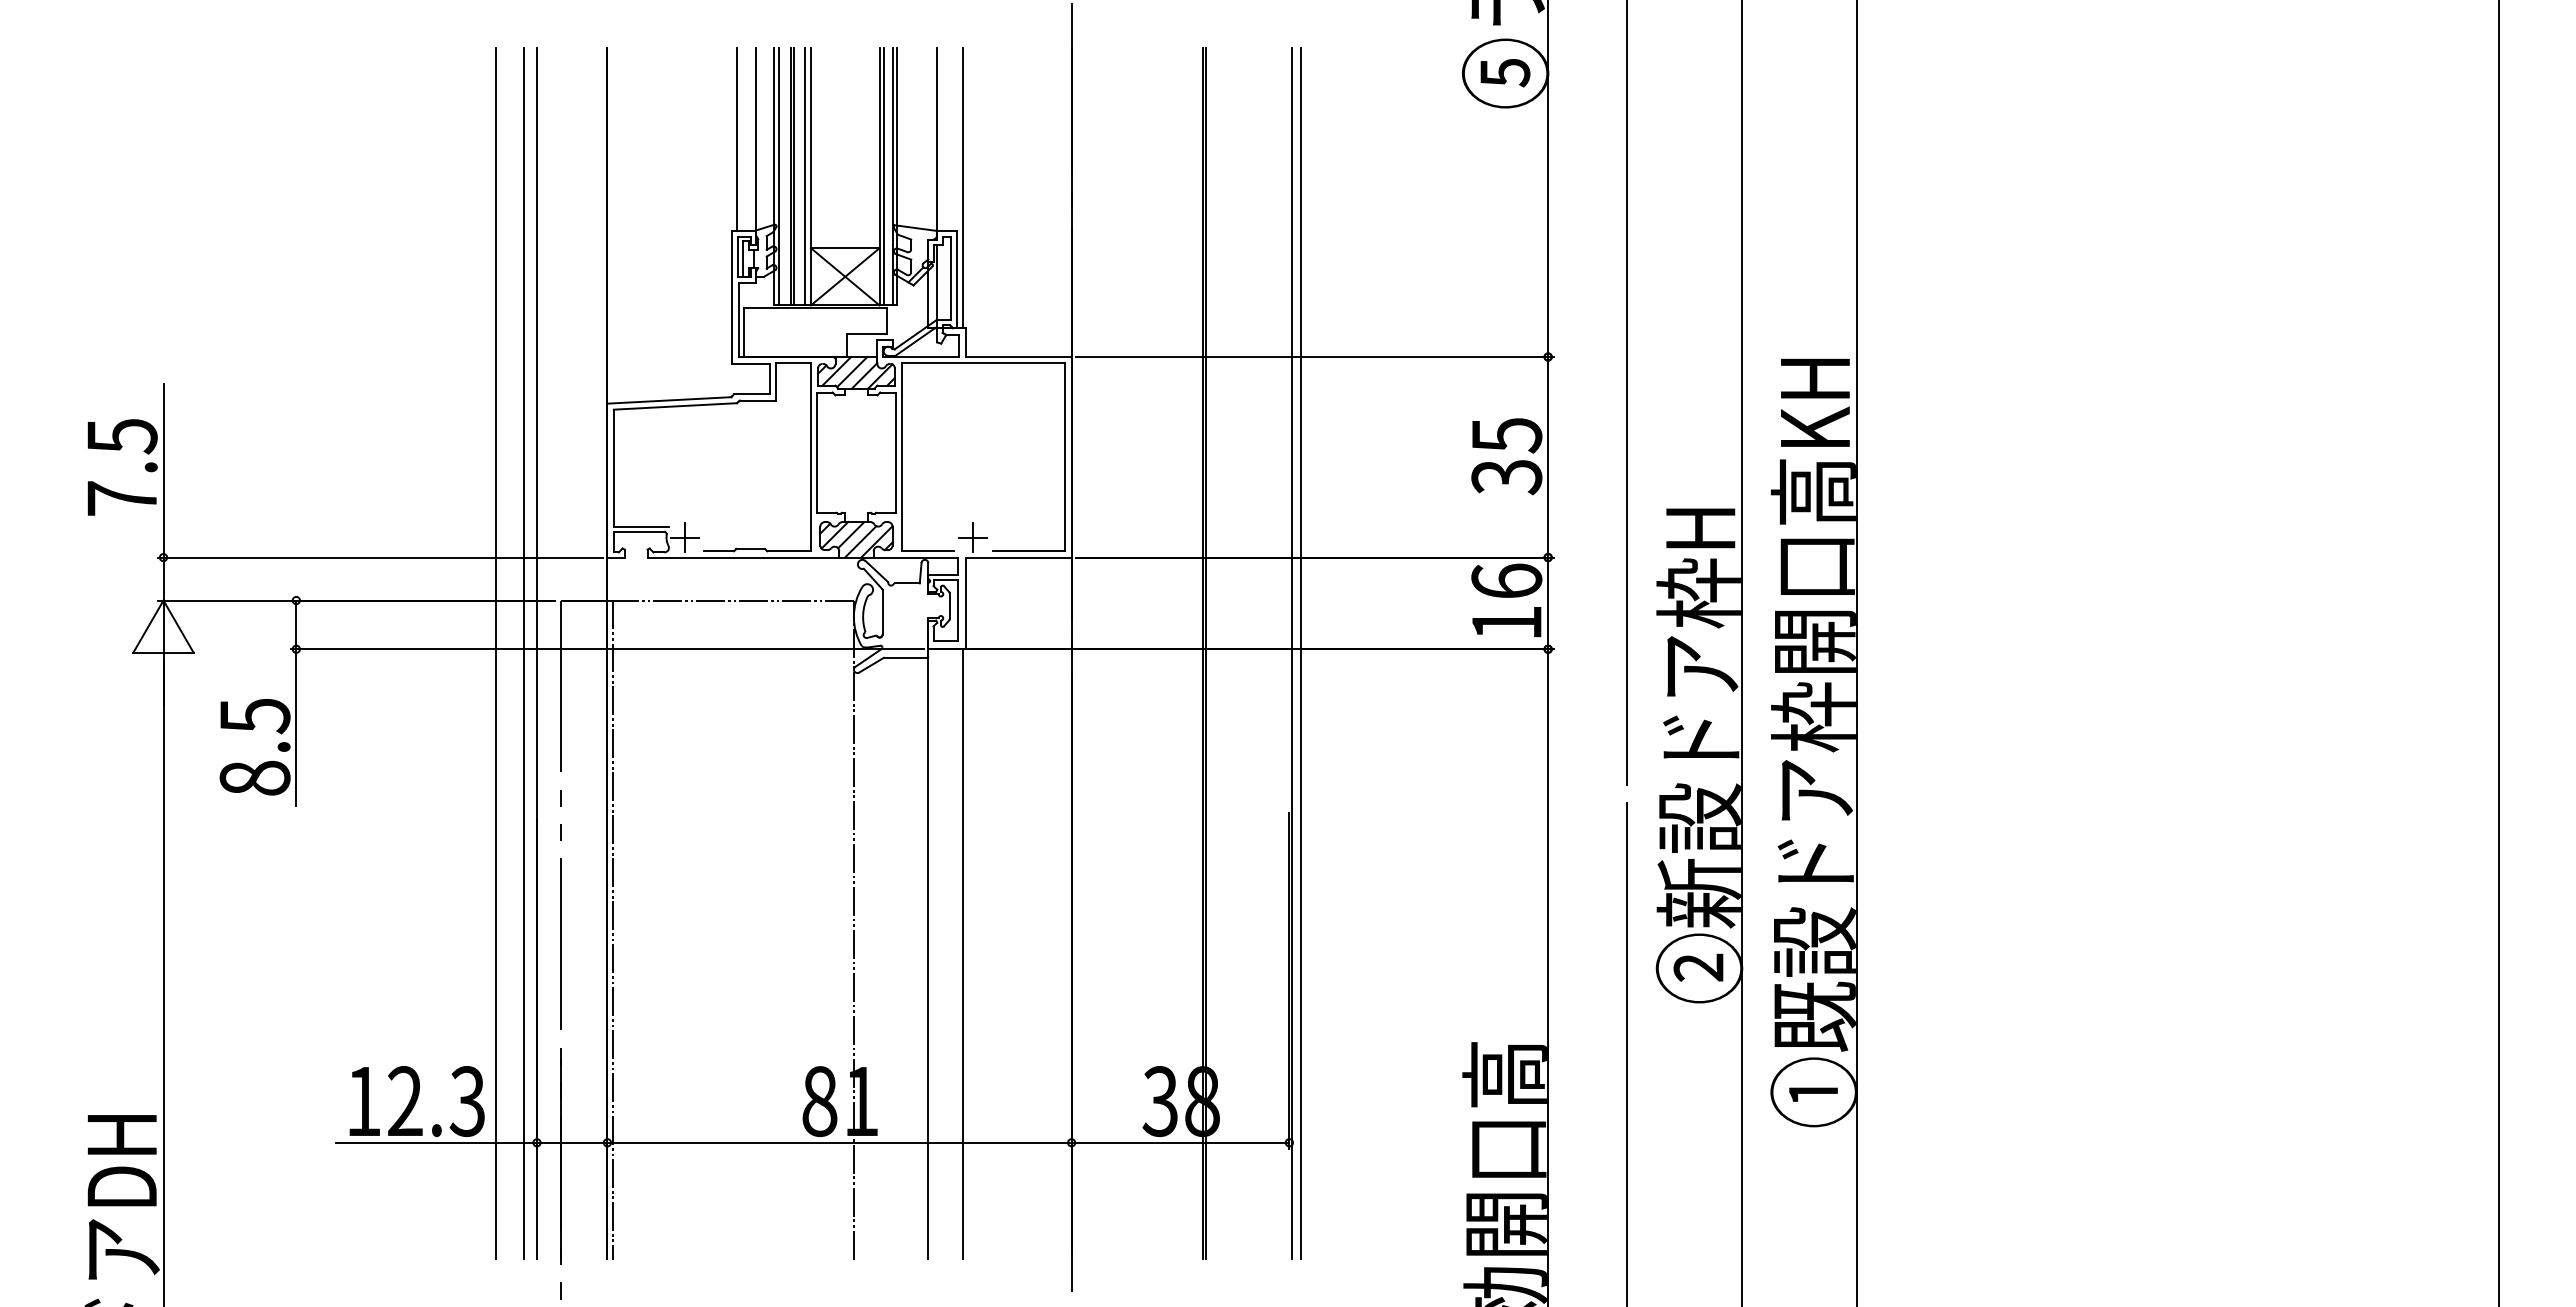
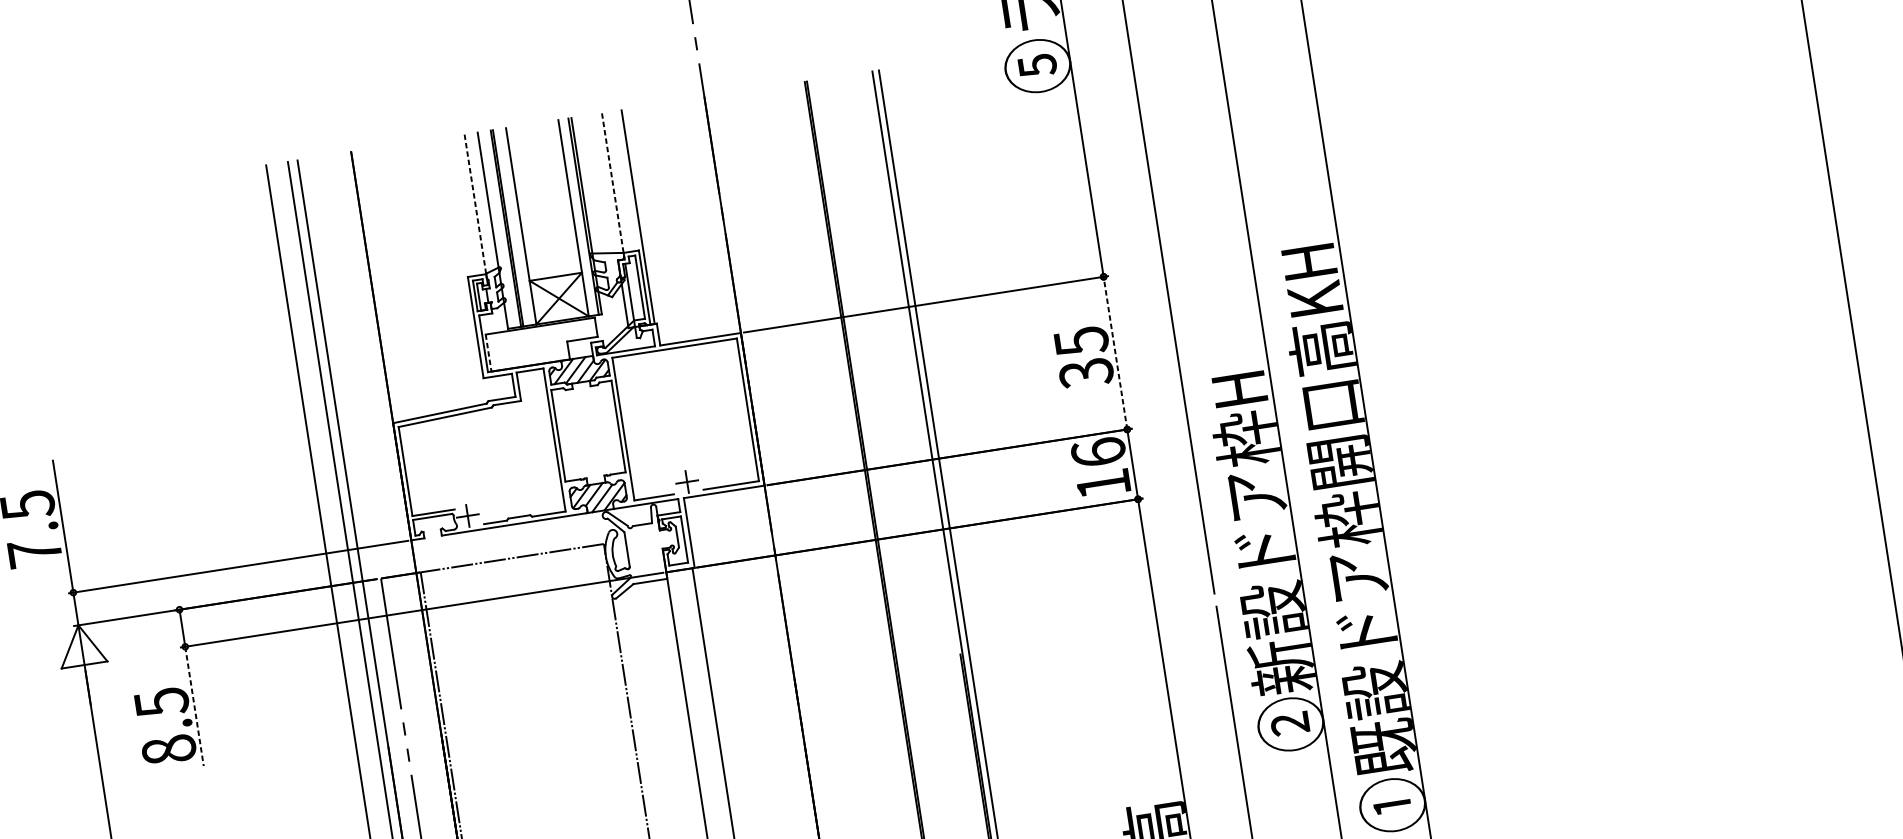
line: (736, 138) -> (460, 206), removed
line: (756, 139) -> (475, 204), solid -> dashed
line: (936, 143) -> (612, 186), solid -> dashed
line: (779, 176) -> (497, 230), removed
line: (805, 176) -> (517, 226), removed
line: (883, 176) -> (576, 217), removed
line: (743, 333) -> (488, 353), solid -> dashed
line: (1548, 456) -> (1115, 352), solid -> dashed
line: (296, 728) -> (194, 707), solid -> dashed

